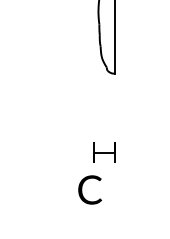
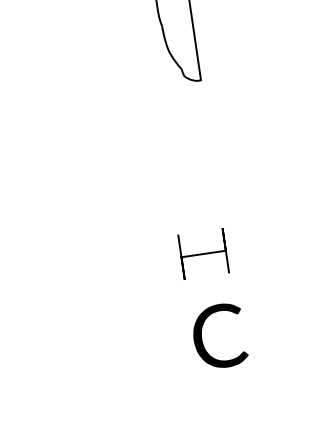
text: (89, 189) -> (217, 335), moved

